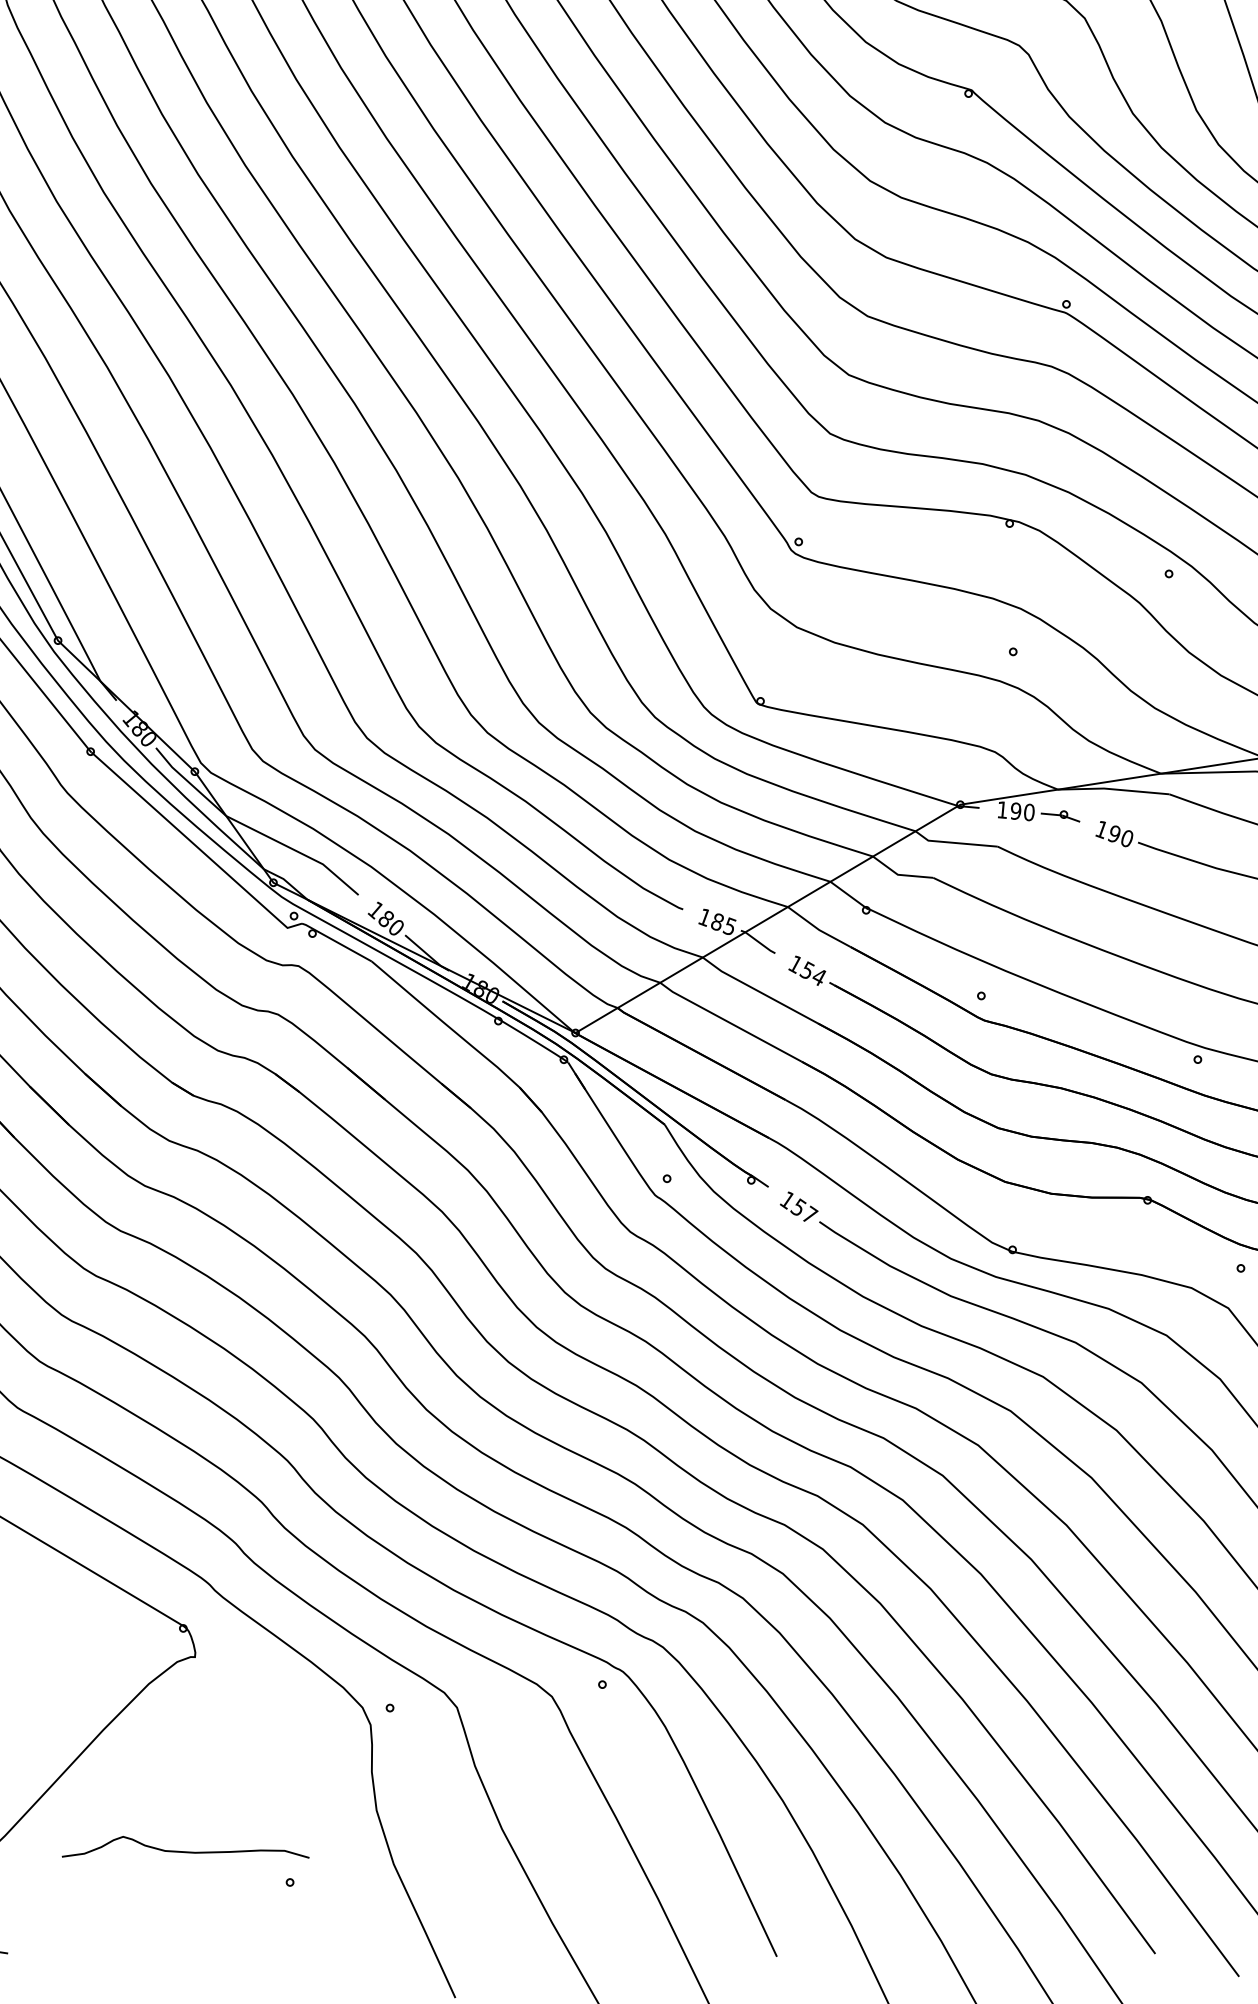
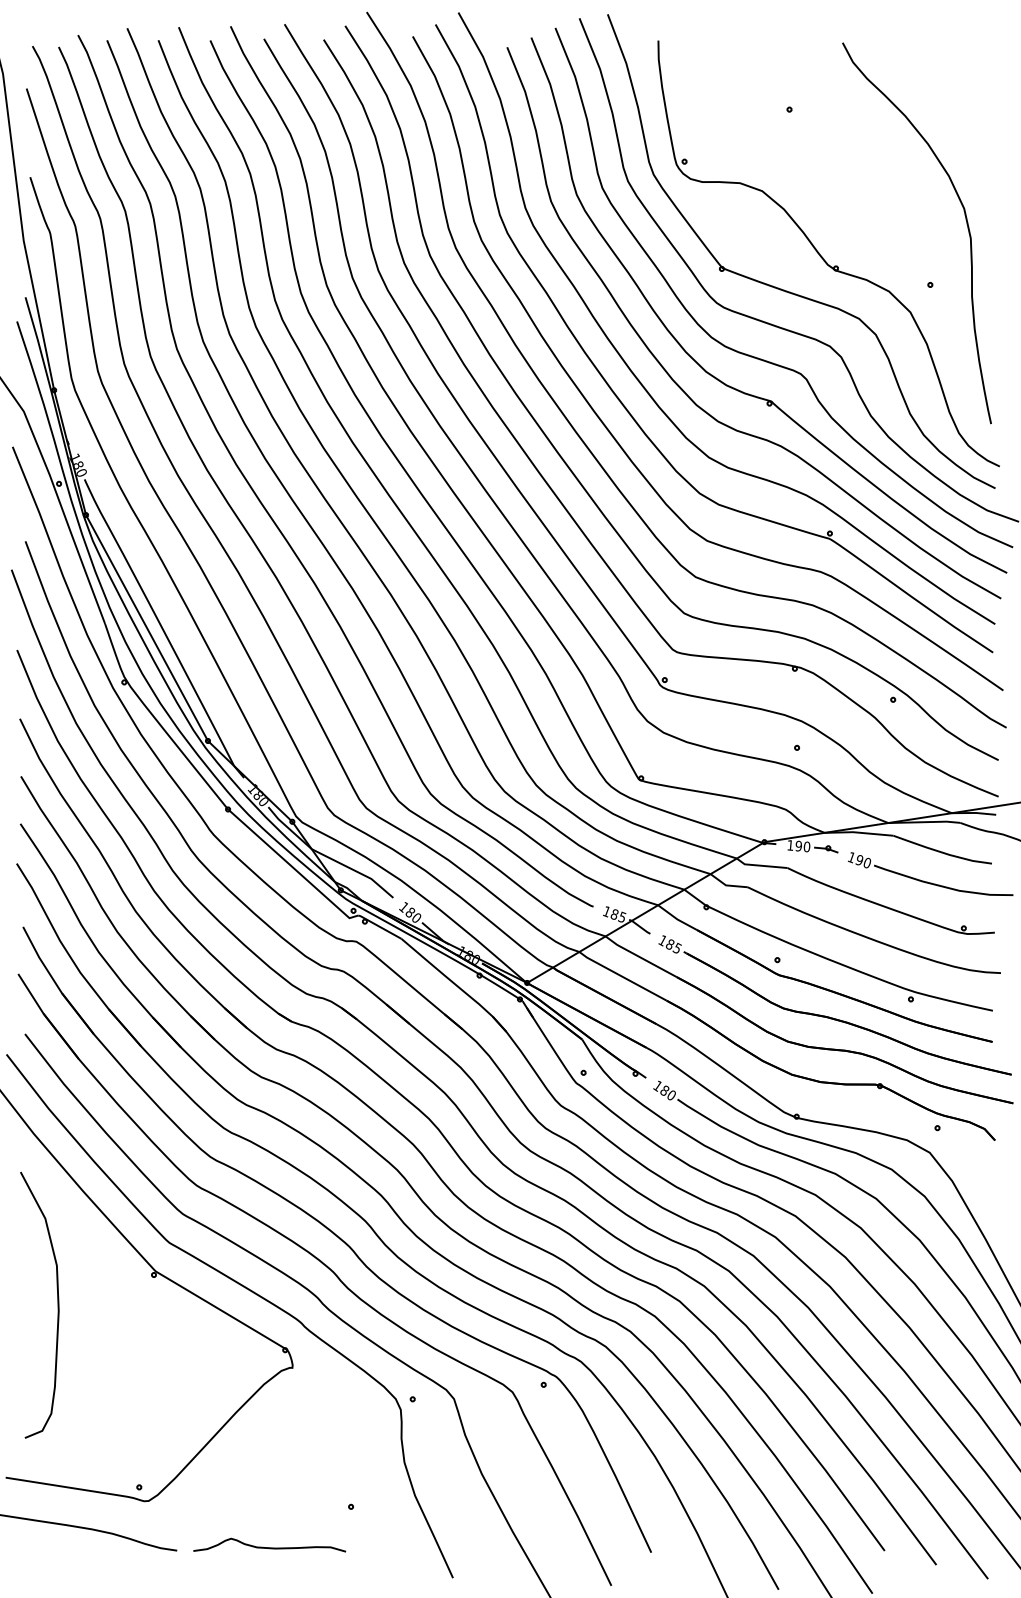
text: (812, 972) -> (673, 945), 154 -> 185
text: (803, 1210) -> (667, 1092), 157 -> 180
curve: (185, 1851) -> (269, 1547), moved

